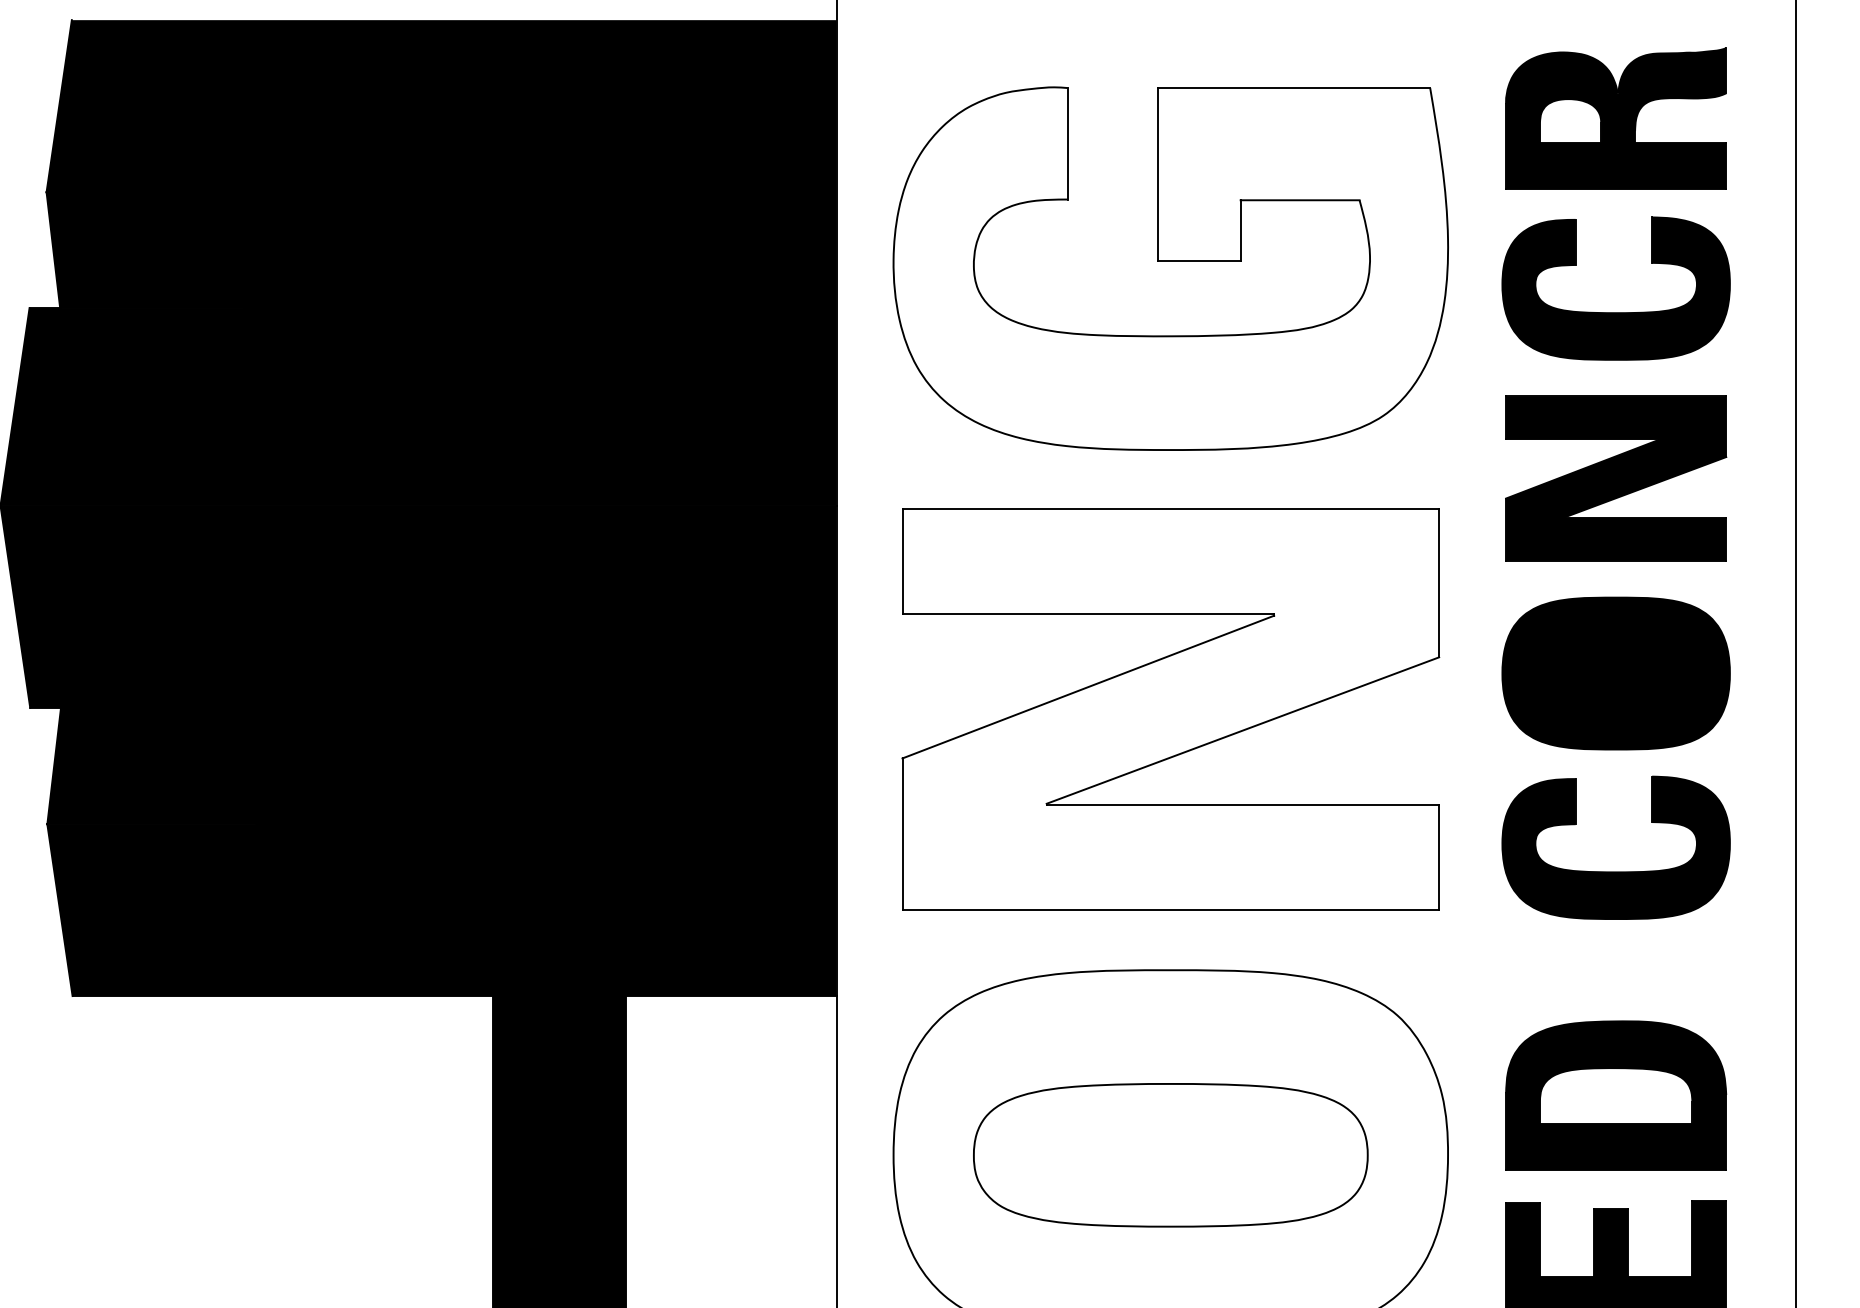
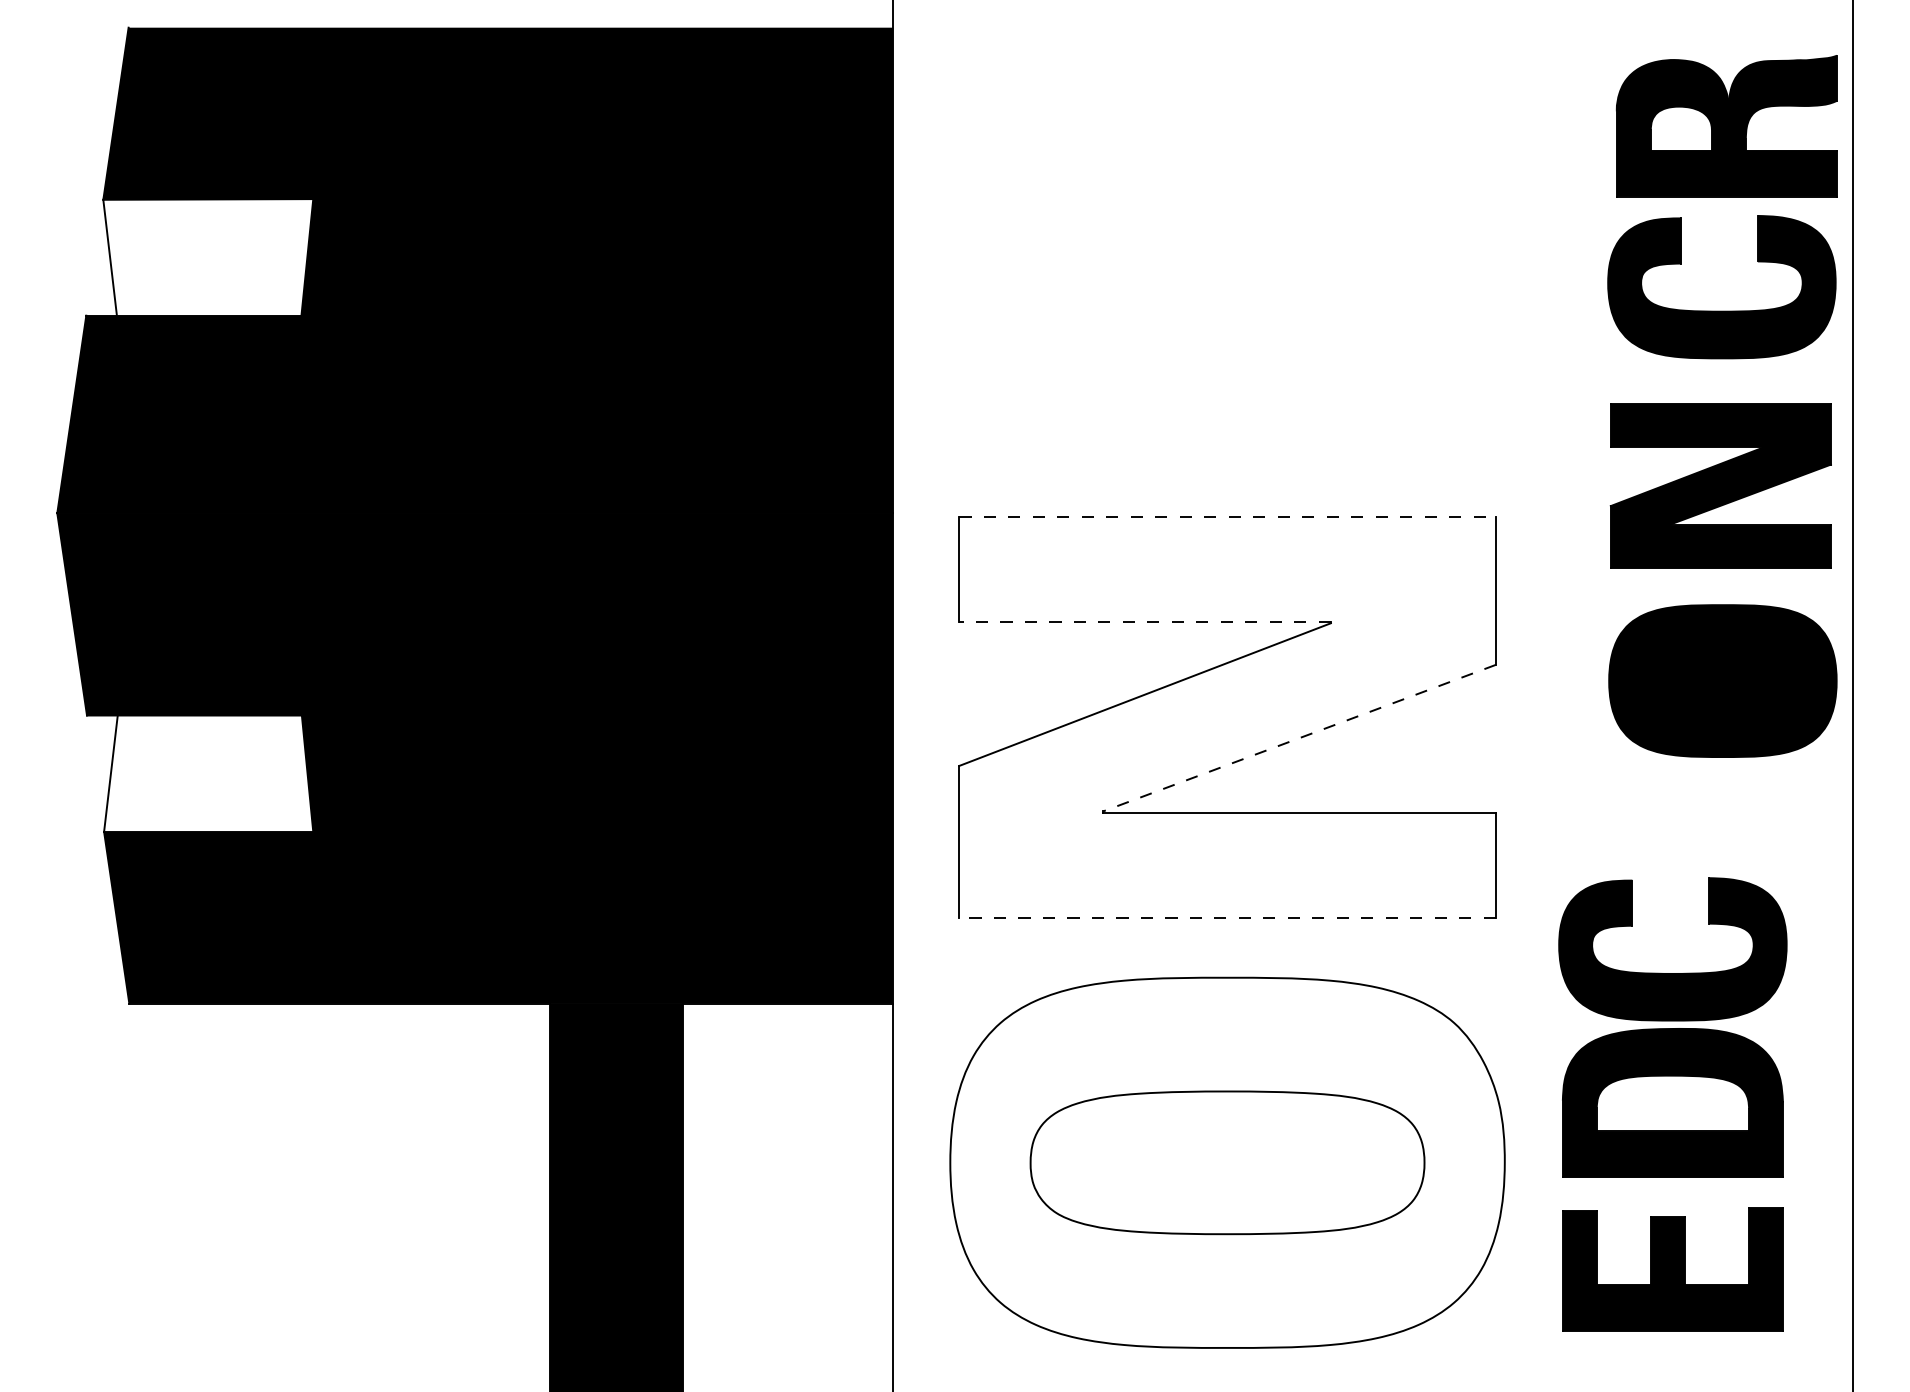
part: (1615, 118) -> (1726, 126), moved
fill: (151, 249) -> (208, 257), removed
part: (1170, 261) -> (1227, 269), removed
part: (1615, 311) -> (1721, 310), moved
part: (1615, 477) -> (1720, 485), moved
line: (1171, 508) -> (1228, 516), solid -> dashed
line: (1088, 613) -> (1145, 621), solid -> dashed
part: (1615, 672) -> (1722, 680), moved
line: (1242, 730) -> (1299, 738), solid -> dashed
fill: (151, 765) -> (208, 773), removed
part: (1615, 871) -> (1672, 973), moved
line: (1170, 909) -> (1227, 917), solid -> dashed

